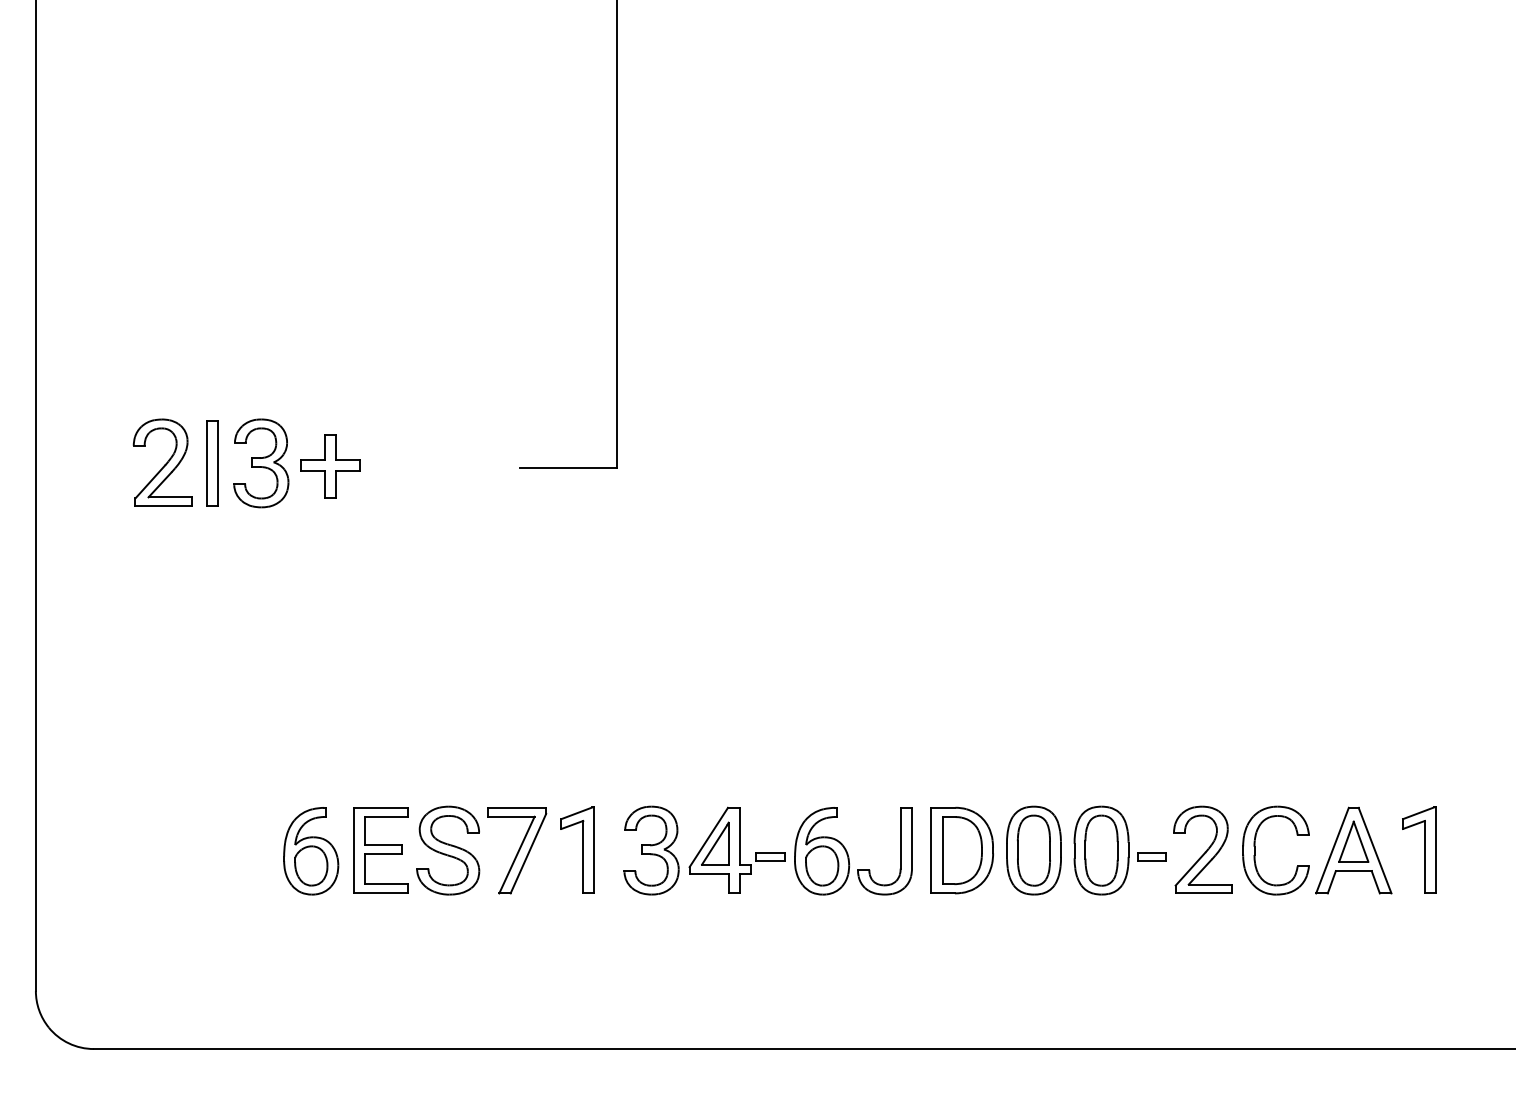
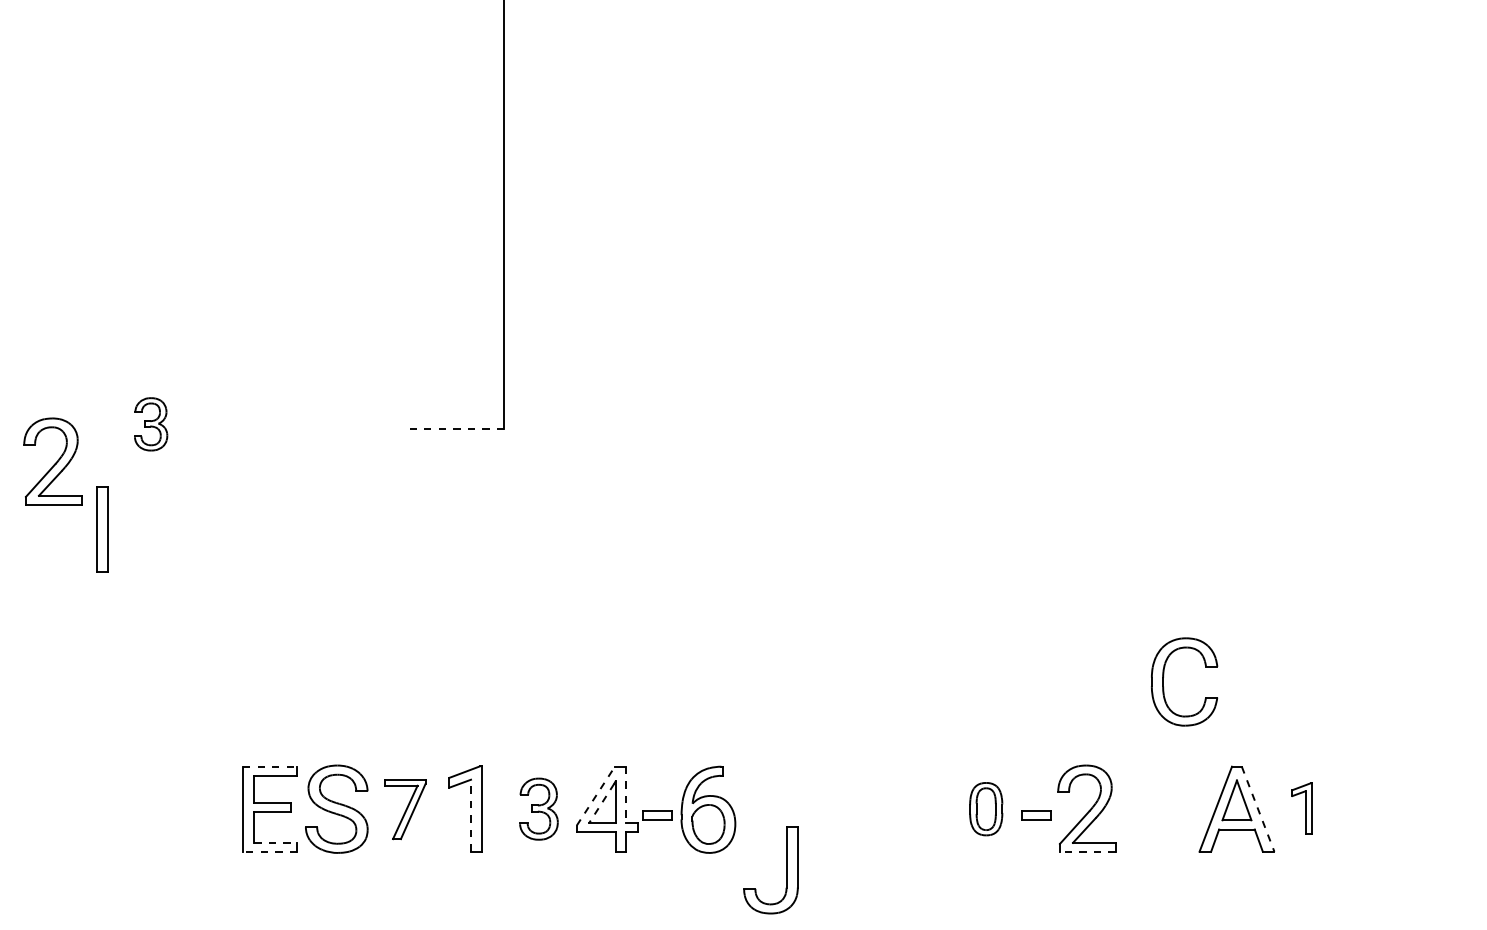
part: (162, 462) -> (52, 461), moved
part: (212, 463) -> (102, 529), moved
part: (261, 463) -> (151, 424), size x0.6
part: (330, 466) -> (219, 427), removed
line: (567, 468) -> (455, 429), solid -> dashed
line: (380, 807) -> (269, 766), solid -> dashed
line: (739, 836) -> (626, 795), solid -> dashed
line: (709, 837) -> (596, 796), solid -> dashed
line: (714, 844) -> (601, 803), solid -> dashed
part: (1419, 849) -> (1302, 808), size x0.6
part: (517, 850) -> (405, 809), size x0.7
part: (651, 850) -> (538, 809), size x0.7
part: (961, 850) -> (847, 809), removed
part: (1033, 850) -> (918, 809), removed
part: (1101, 850) -> (986, 809), size x0.6
part: (1255, 850) -> (1164, 681), moved
line: (1375, 850) -> (1258, 809), solid -> dashed
part: (311, 851) -> (200, 810), removed
part: (900, 851) -> (786, 870), moved
line: (583, 856) -> (471, 815), solid -> dashed
line: (386, 884) -> (275, 842), solid -> dashed
line: (380, 893) -> (269, 851), solid -> dashed
line: (1203, 893) -> (1087, 851), solid -> dashed

